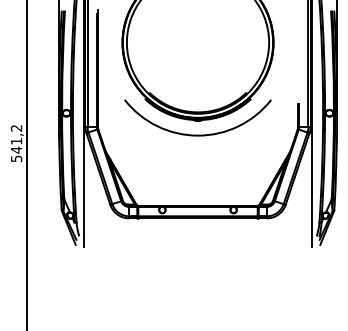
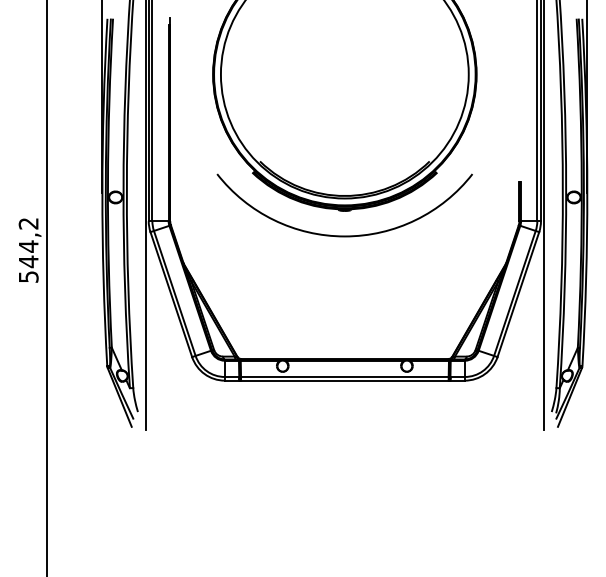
text: (16, 141) -> (28, 246), 541,2 -> 544,2

